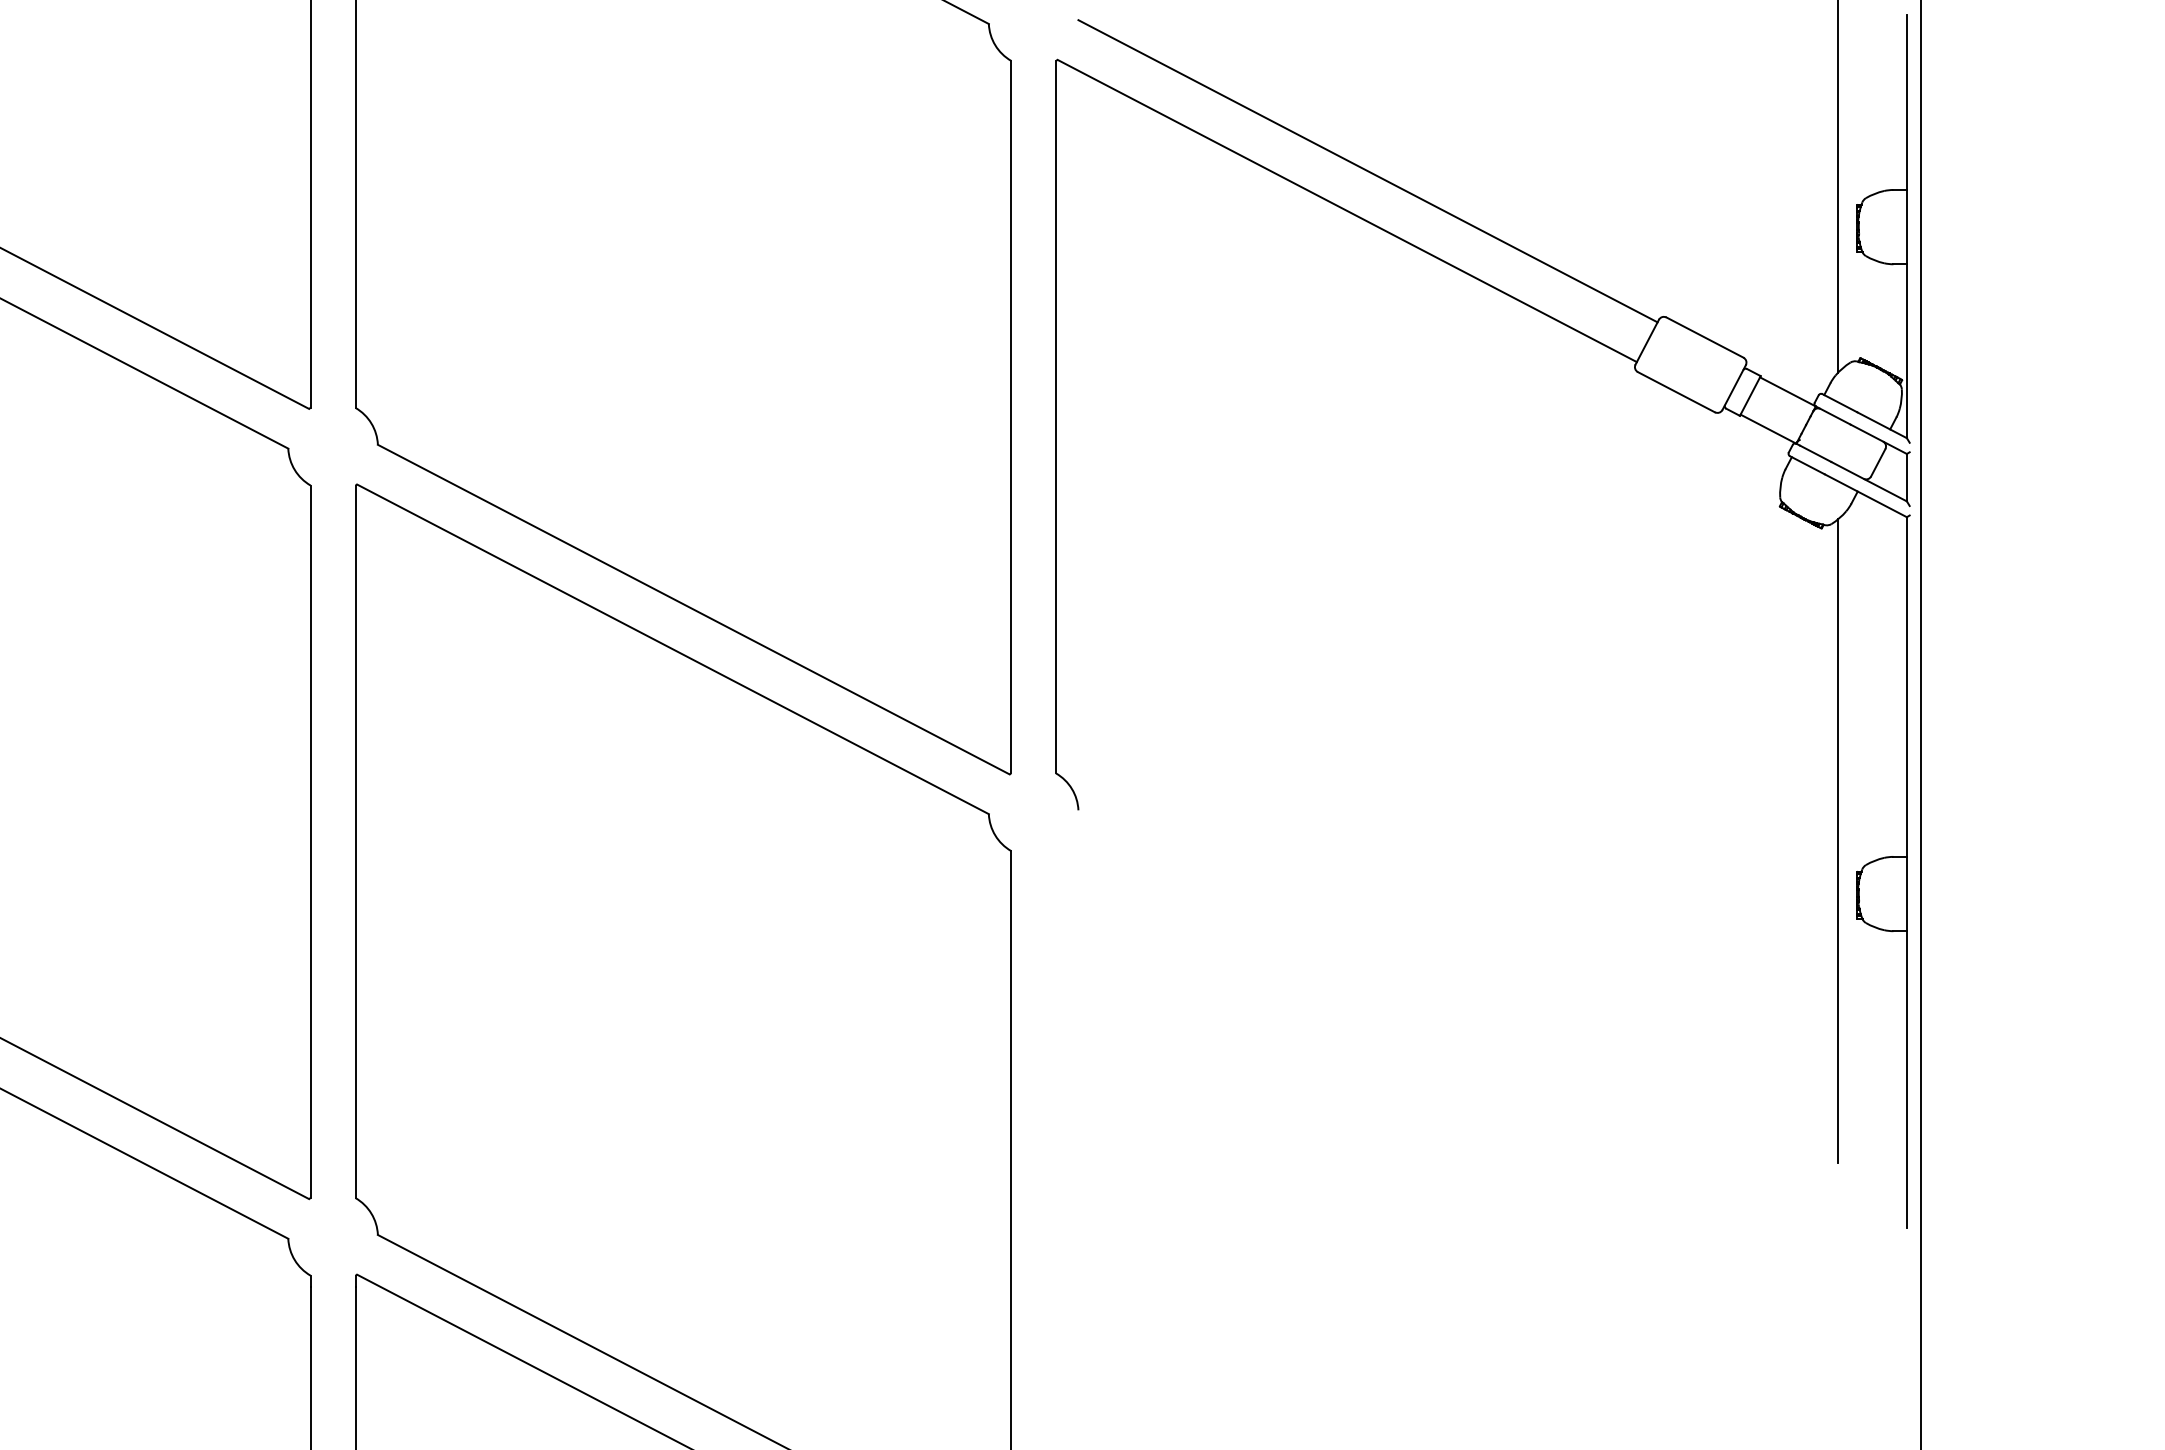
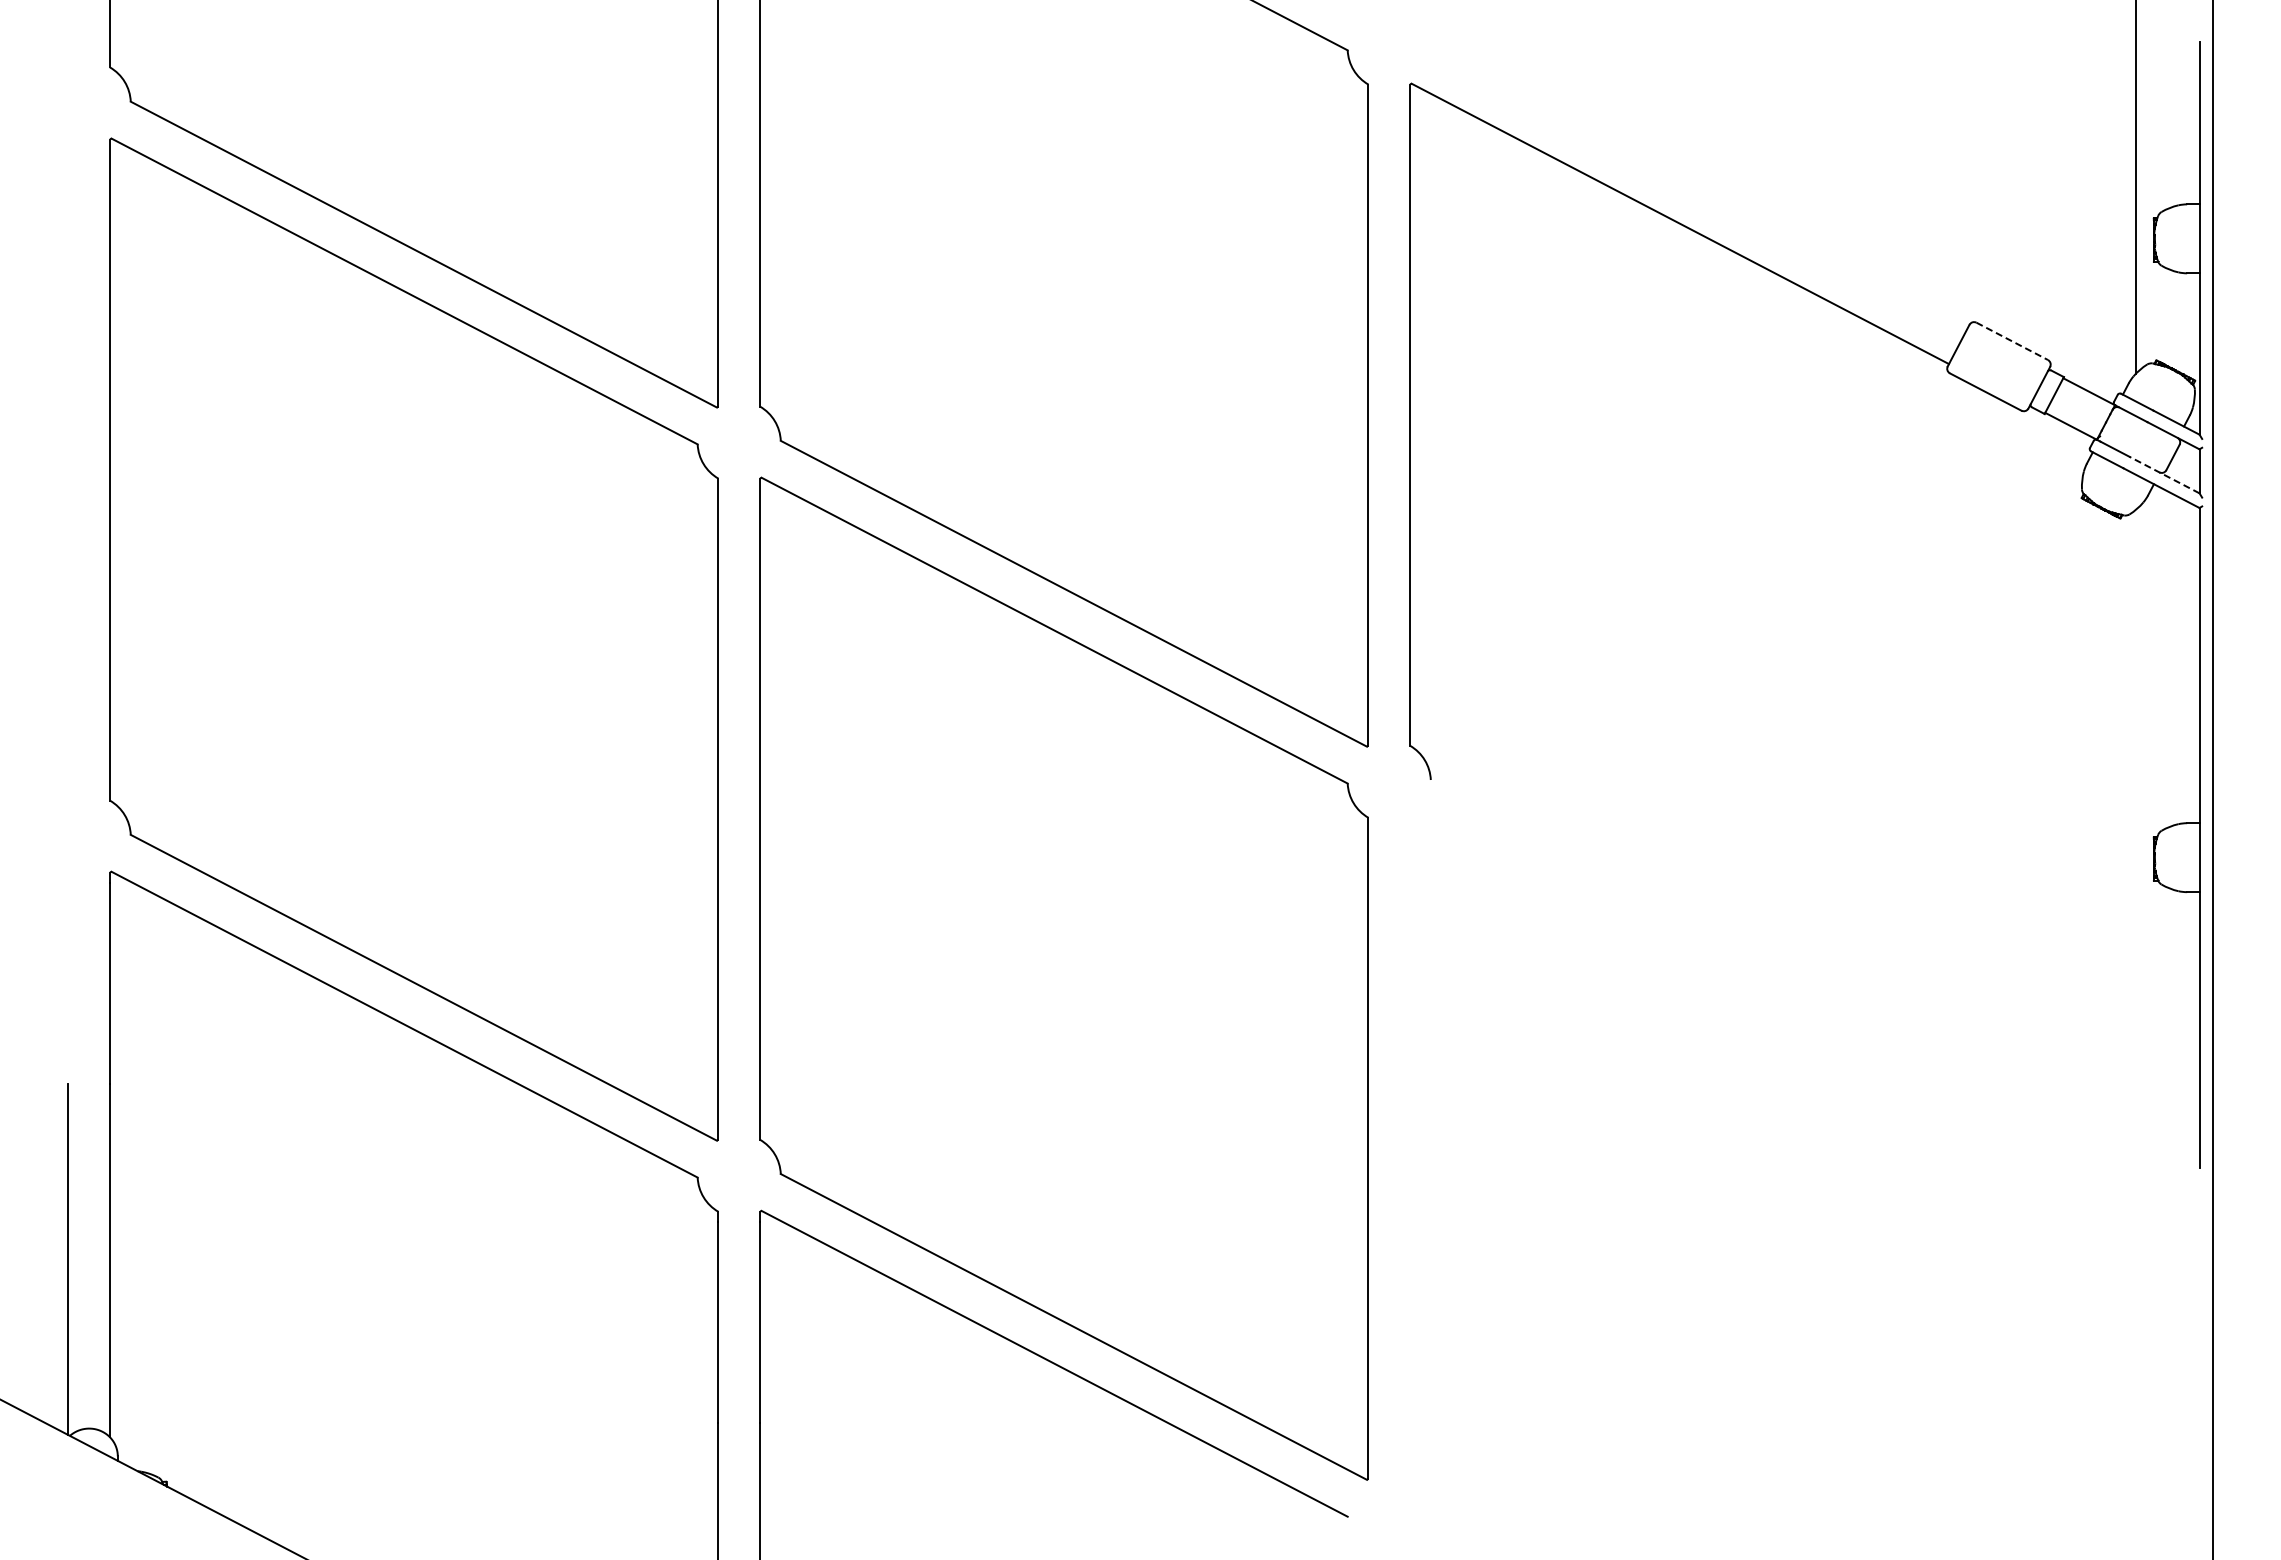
line: (1367, 170) -> (1699, 186), removed
line: (1705, 337) -> (2012, 341), solid -> dashed
line: (1869, 482) -> (2164, 475), solid -> dashed
line: (1837, 841) -> (2135, 808), removed

